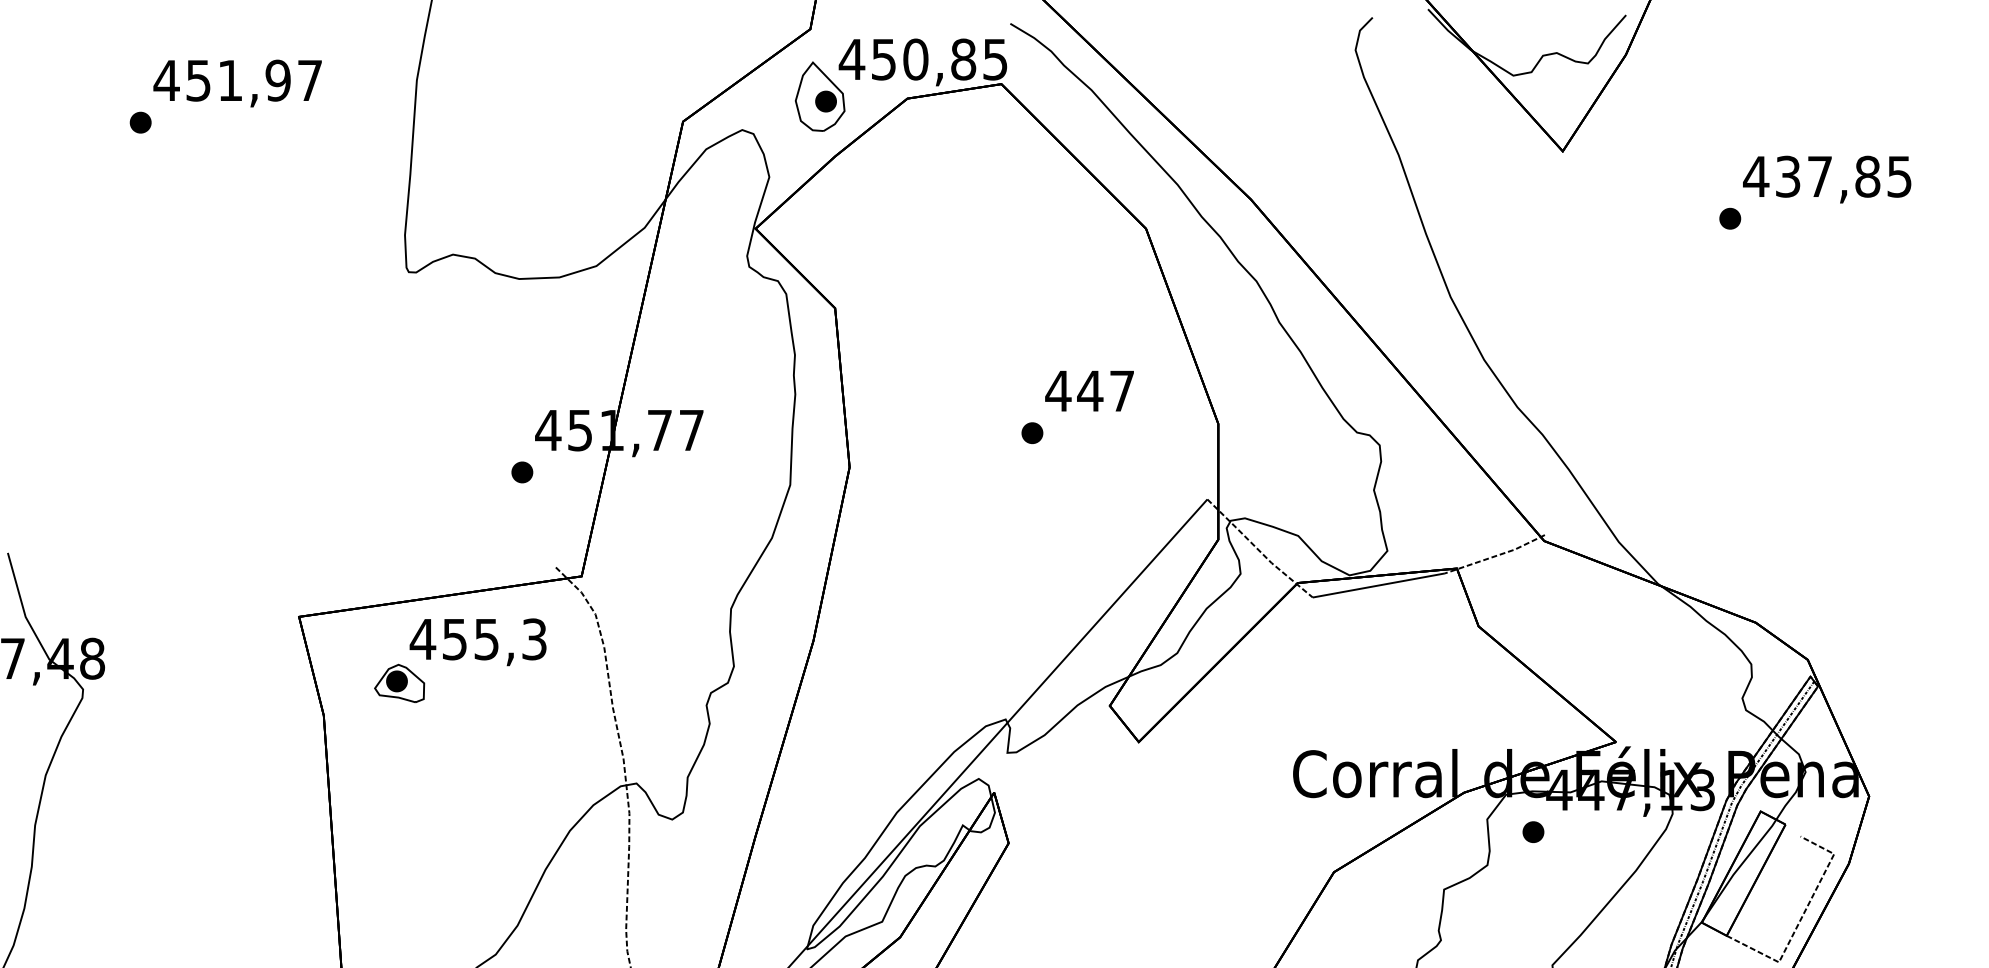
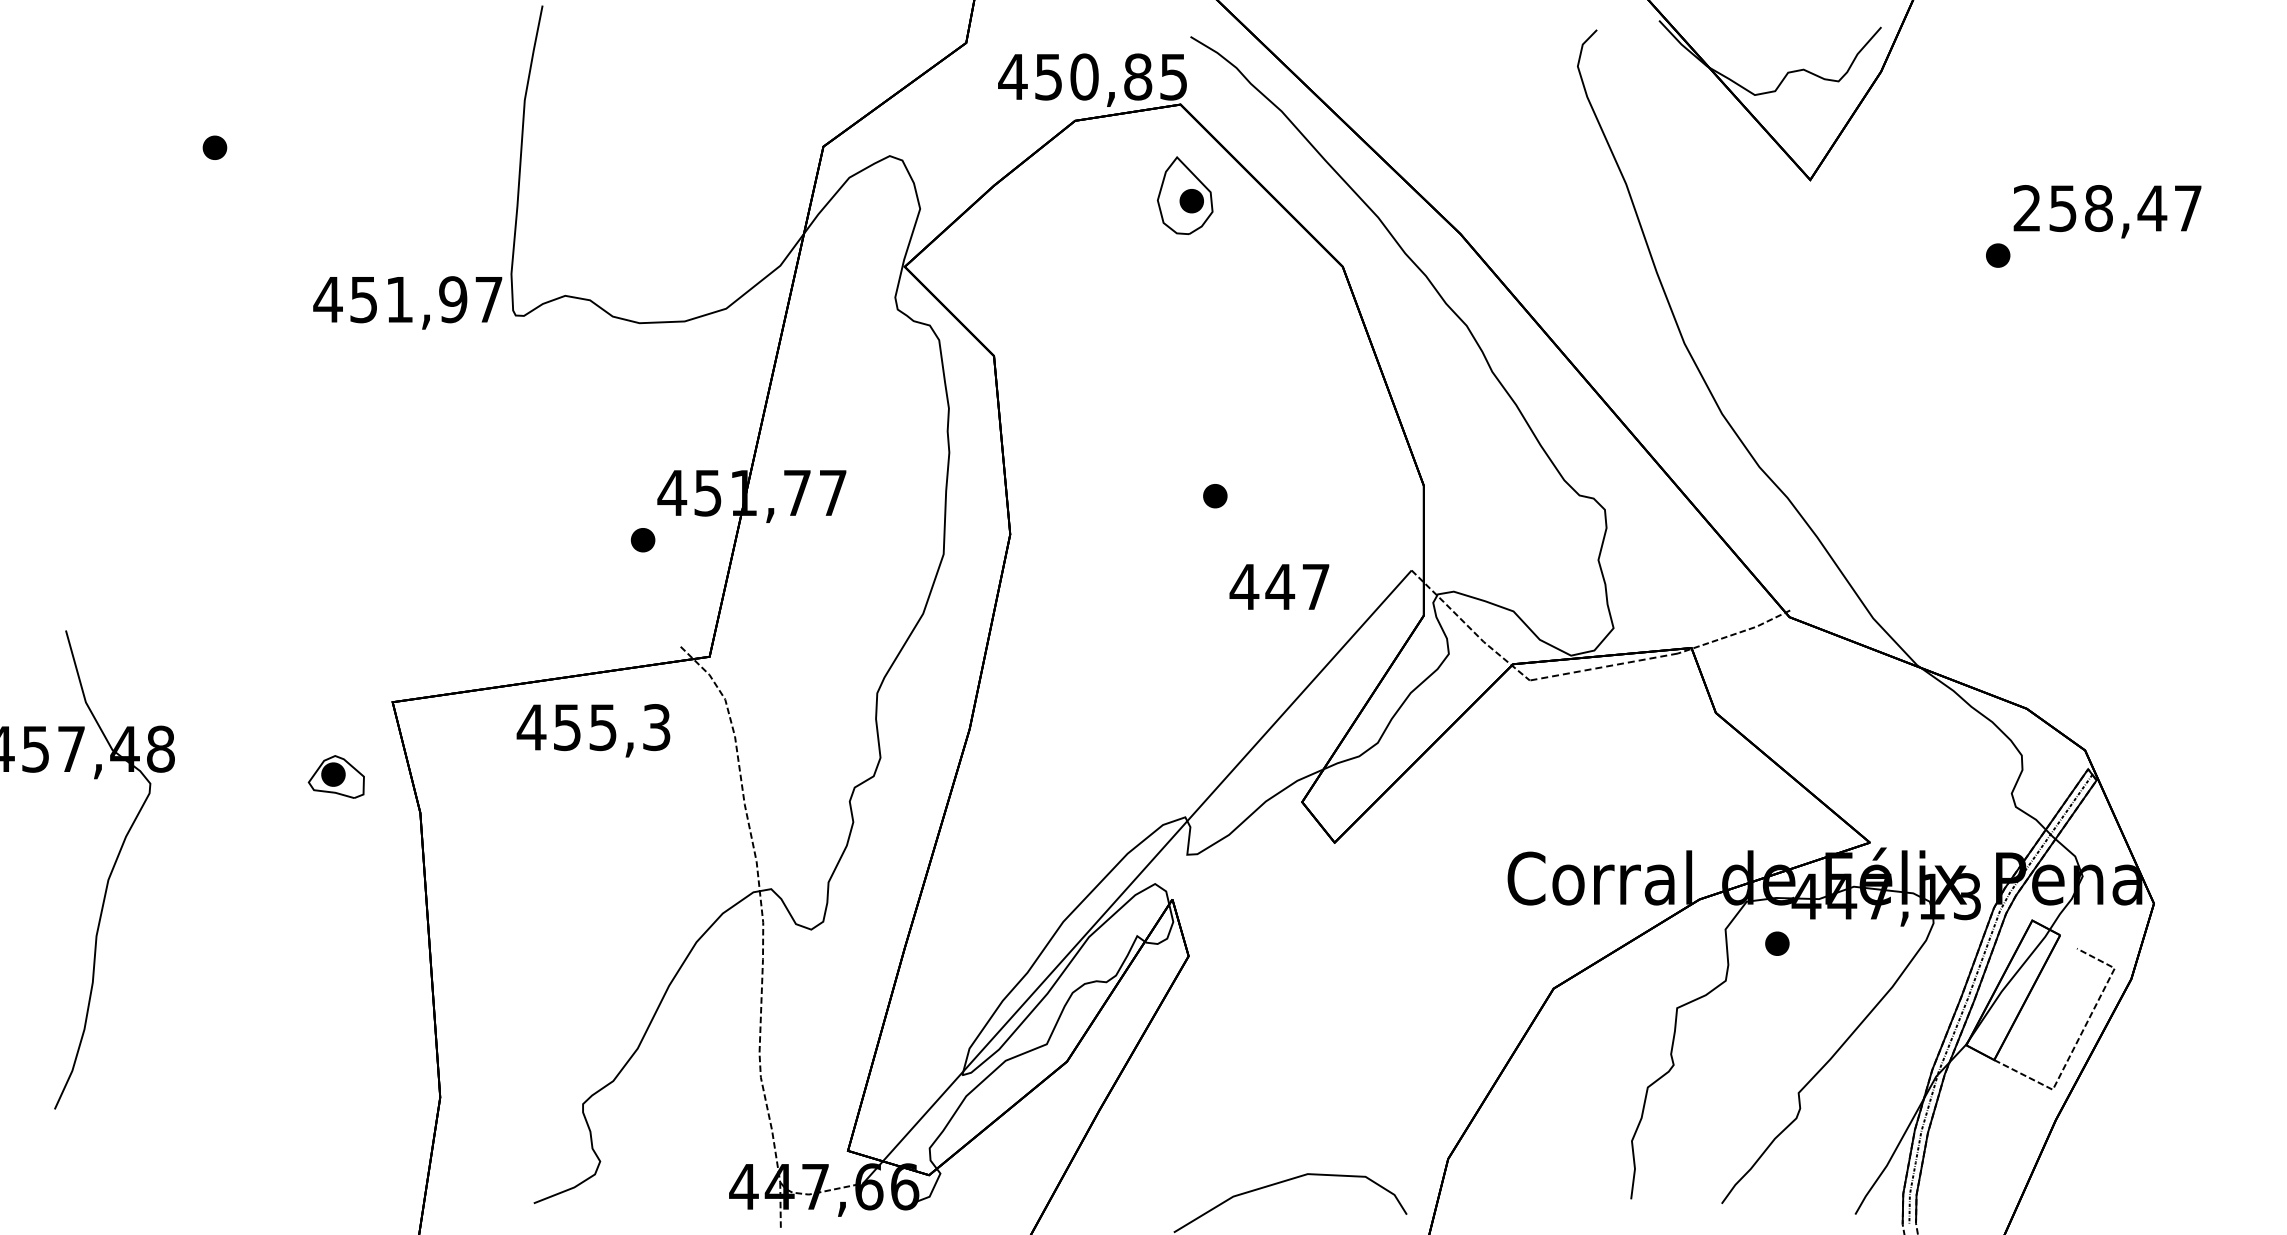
text: (237, 83) -> (407, 302), moved
part: (820, 96) -> (1185, 195), moved
text: (1826, 176) -> (2106, 208), 437,85 -> 258,47
text: (1089, 390) -> (1279, 586), moved
line: (1378, 585) -> (1603, 667), solid -> dashed
part: (398, 683) -> (335, 776), moved

